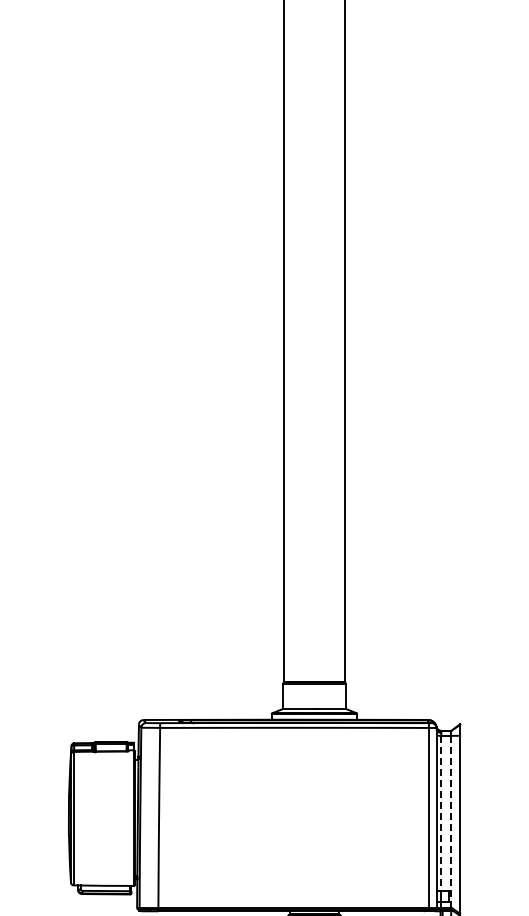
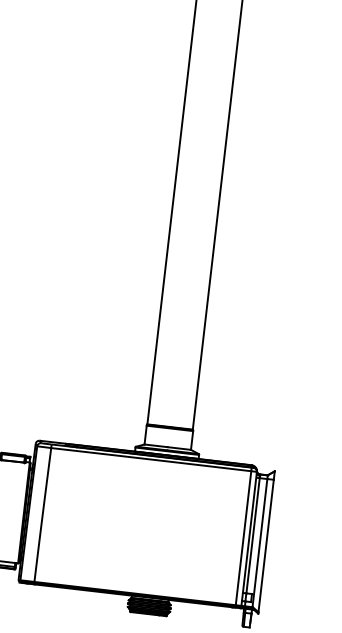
line: (441, 813) -> (253, 535), dashed -> solid
line: (451, 821) -> (259, 542), dashed -> solid

